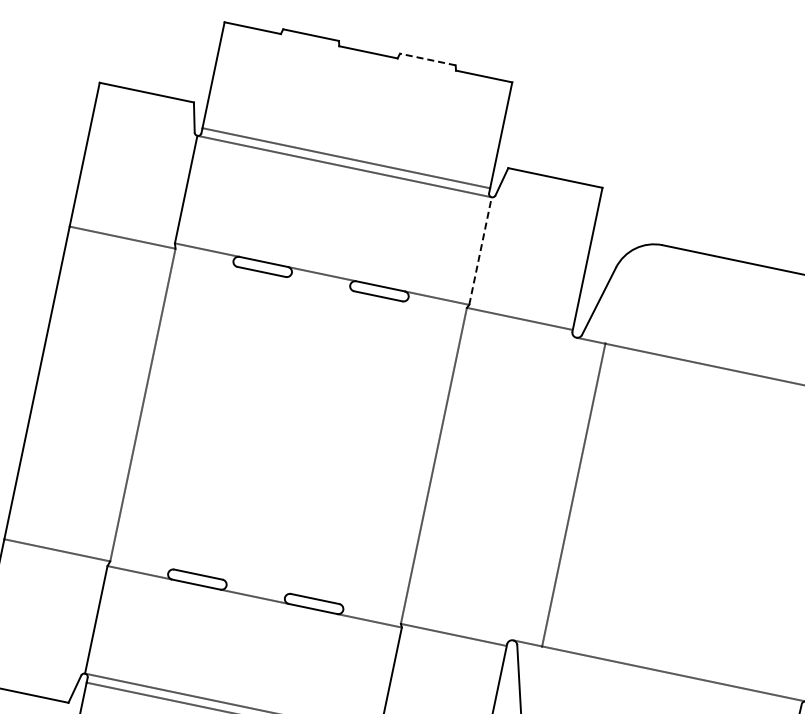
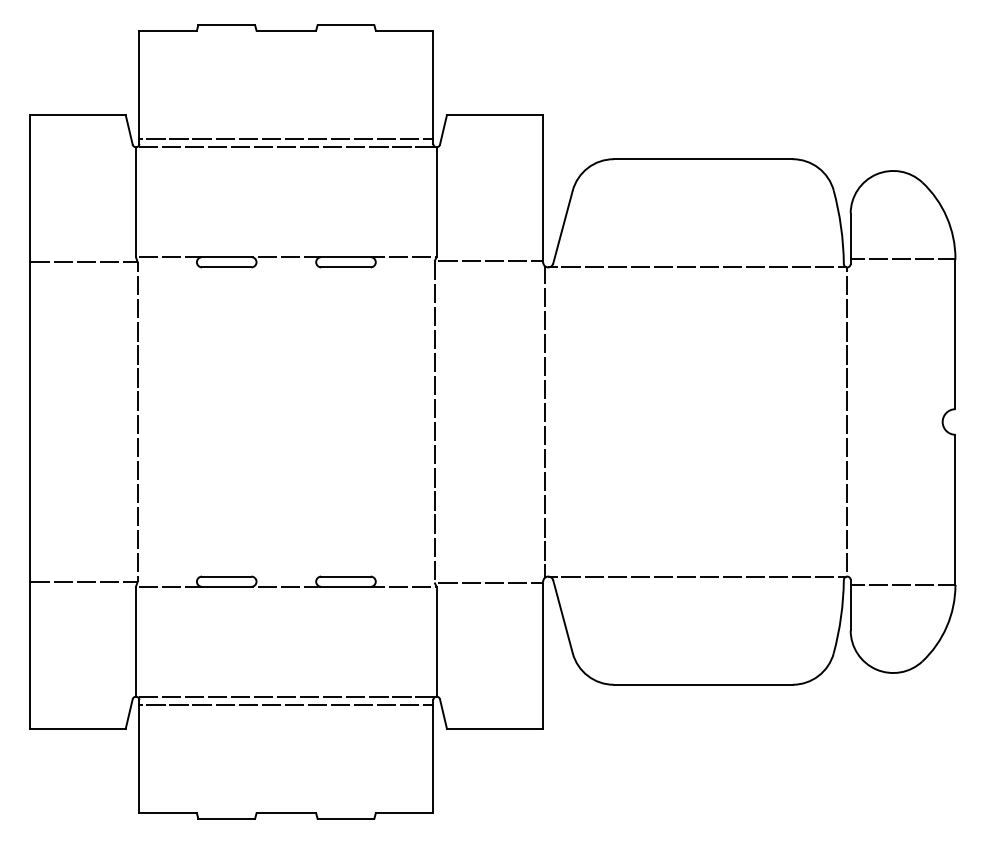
line: (427, 59) -> (345, 25), dashed -> solid
line: (480, 251) -> (436, 202), dashed -> solid
line: (573, 494) -> (544, 421), moved

